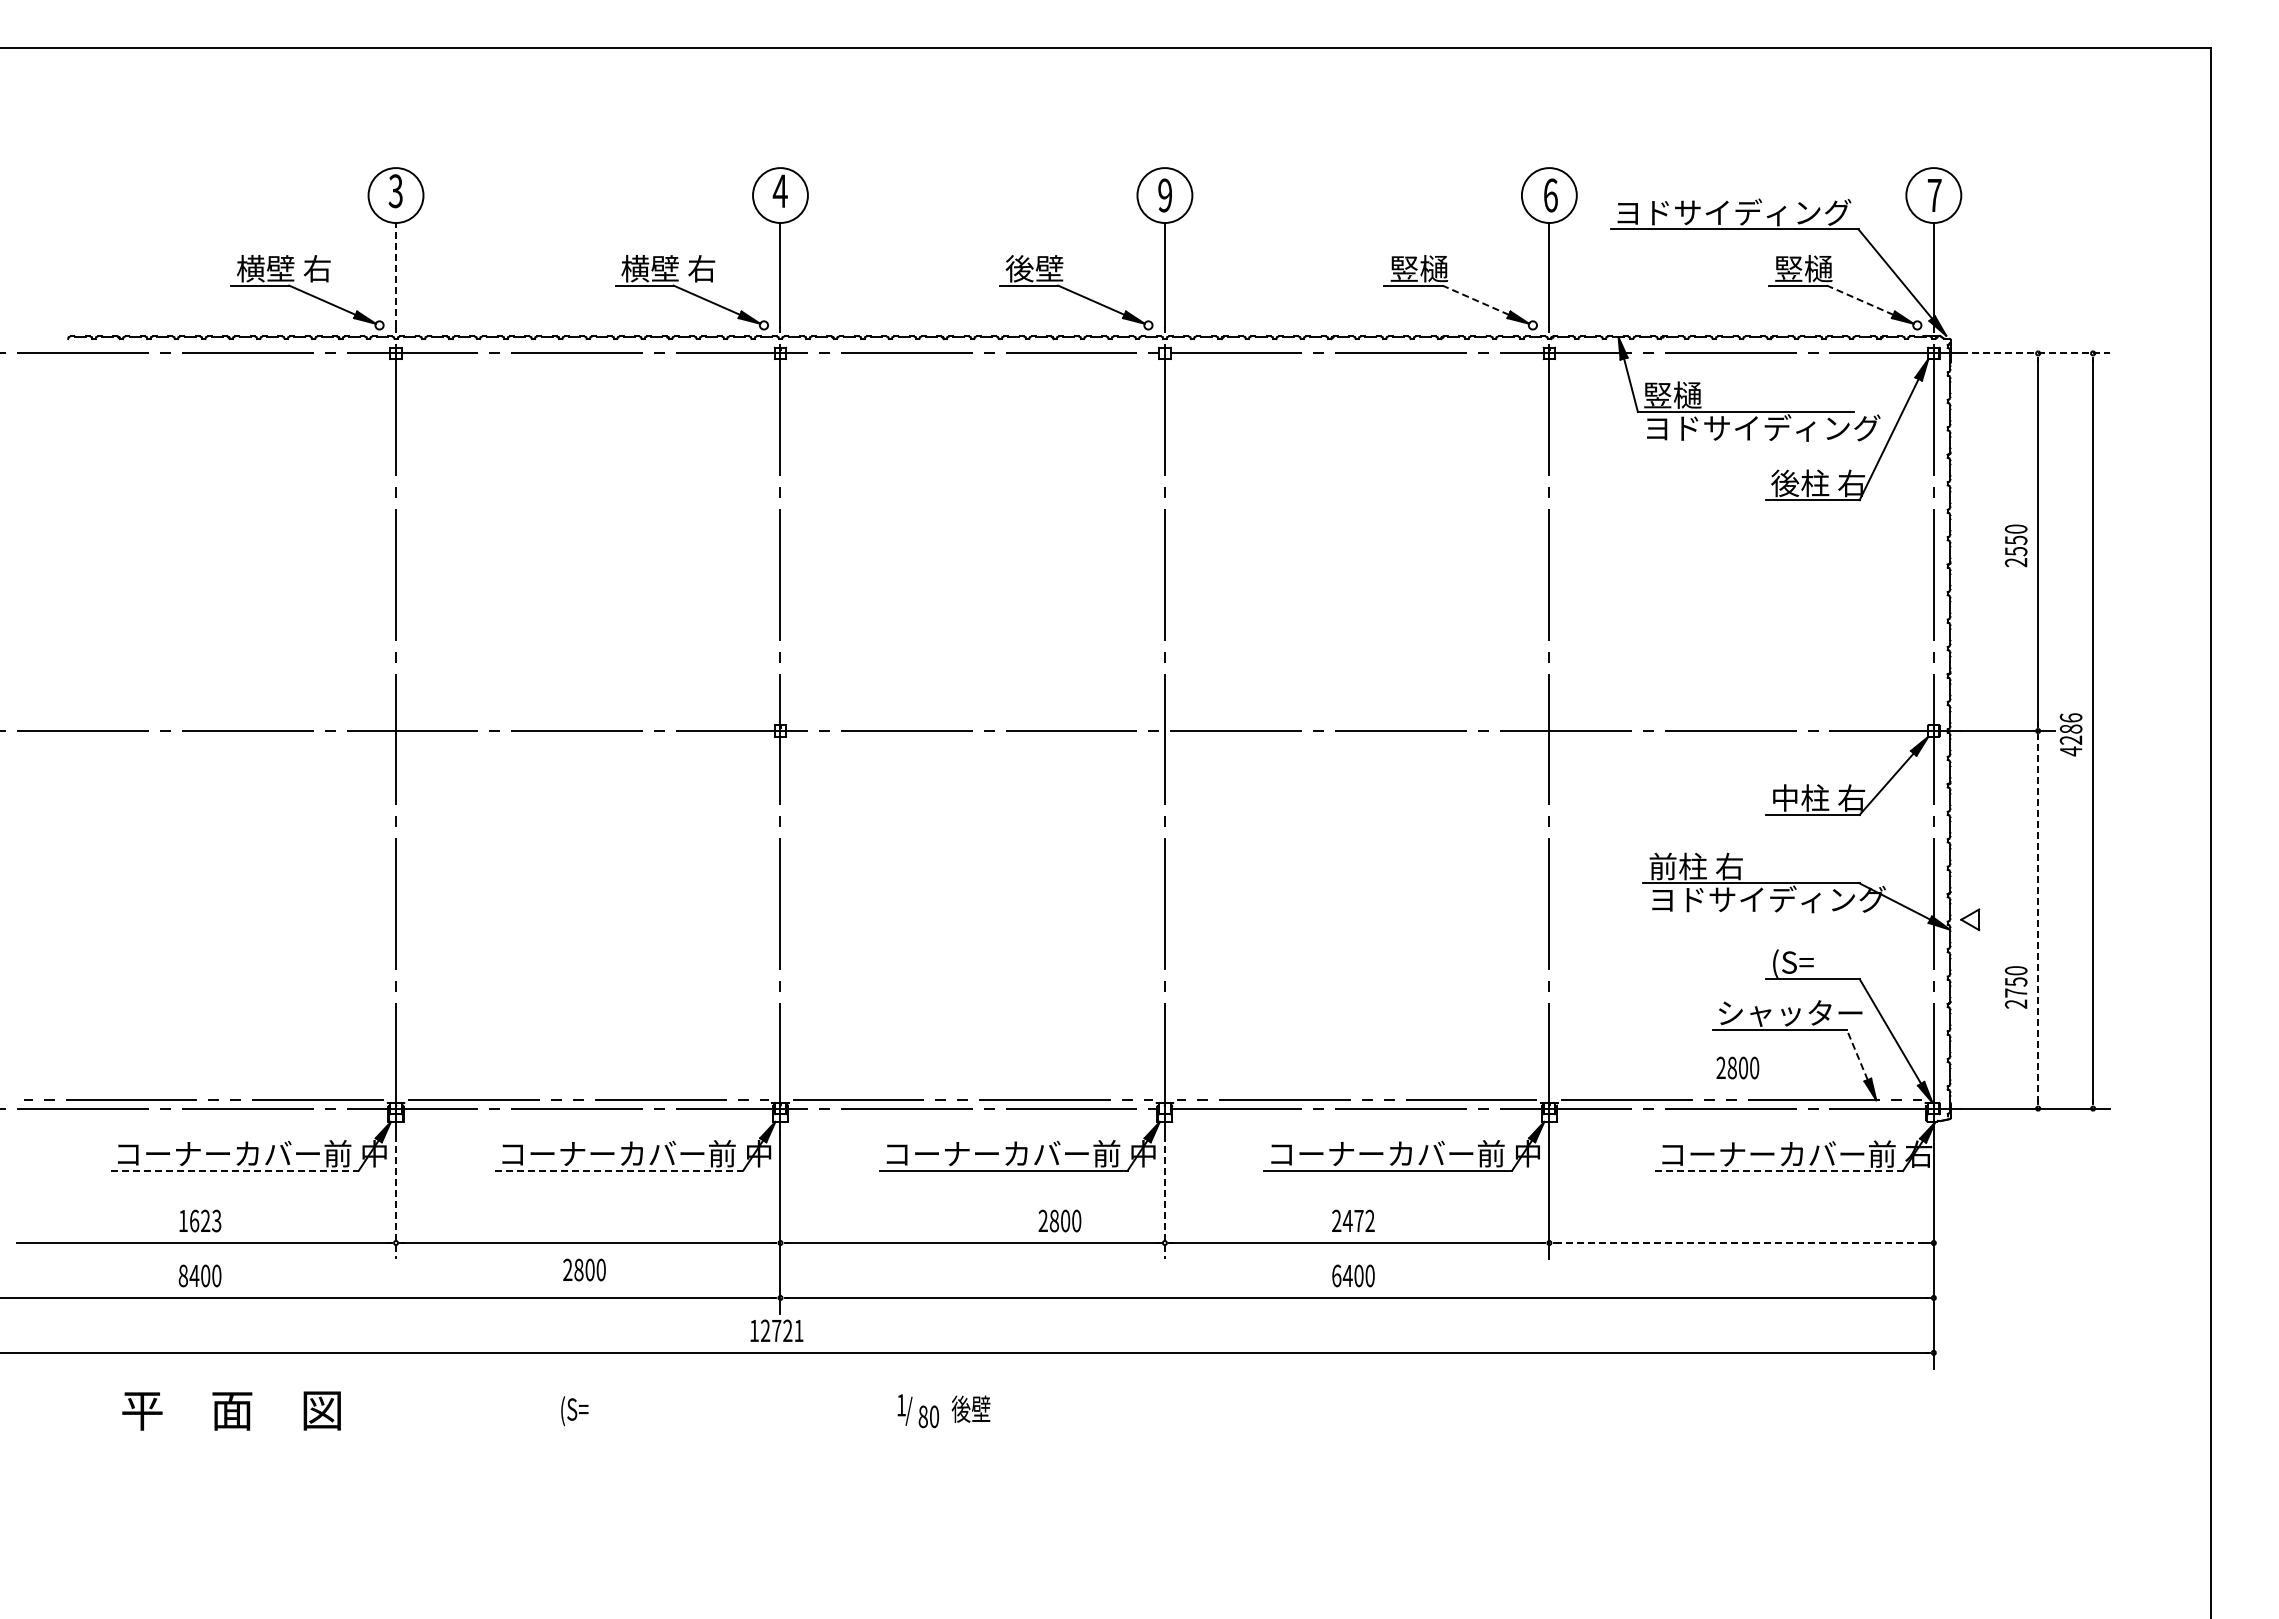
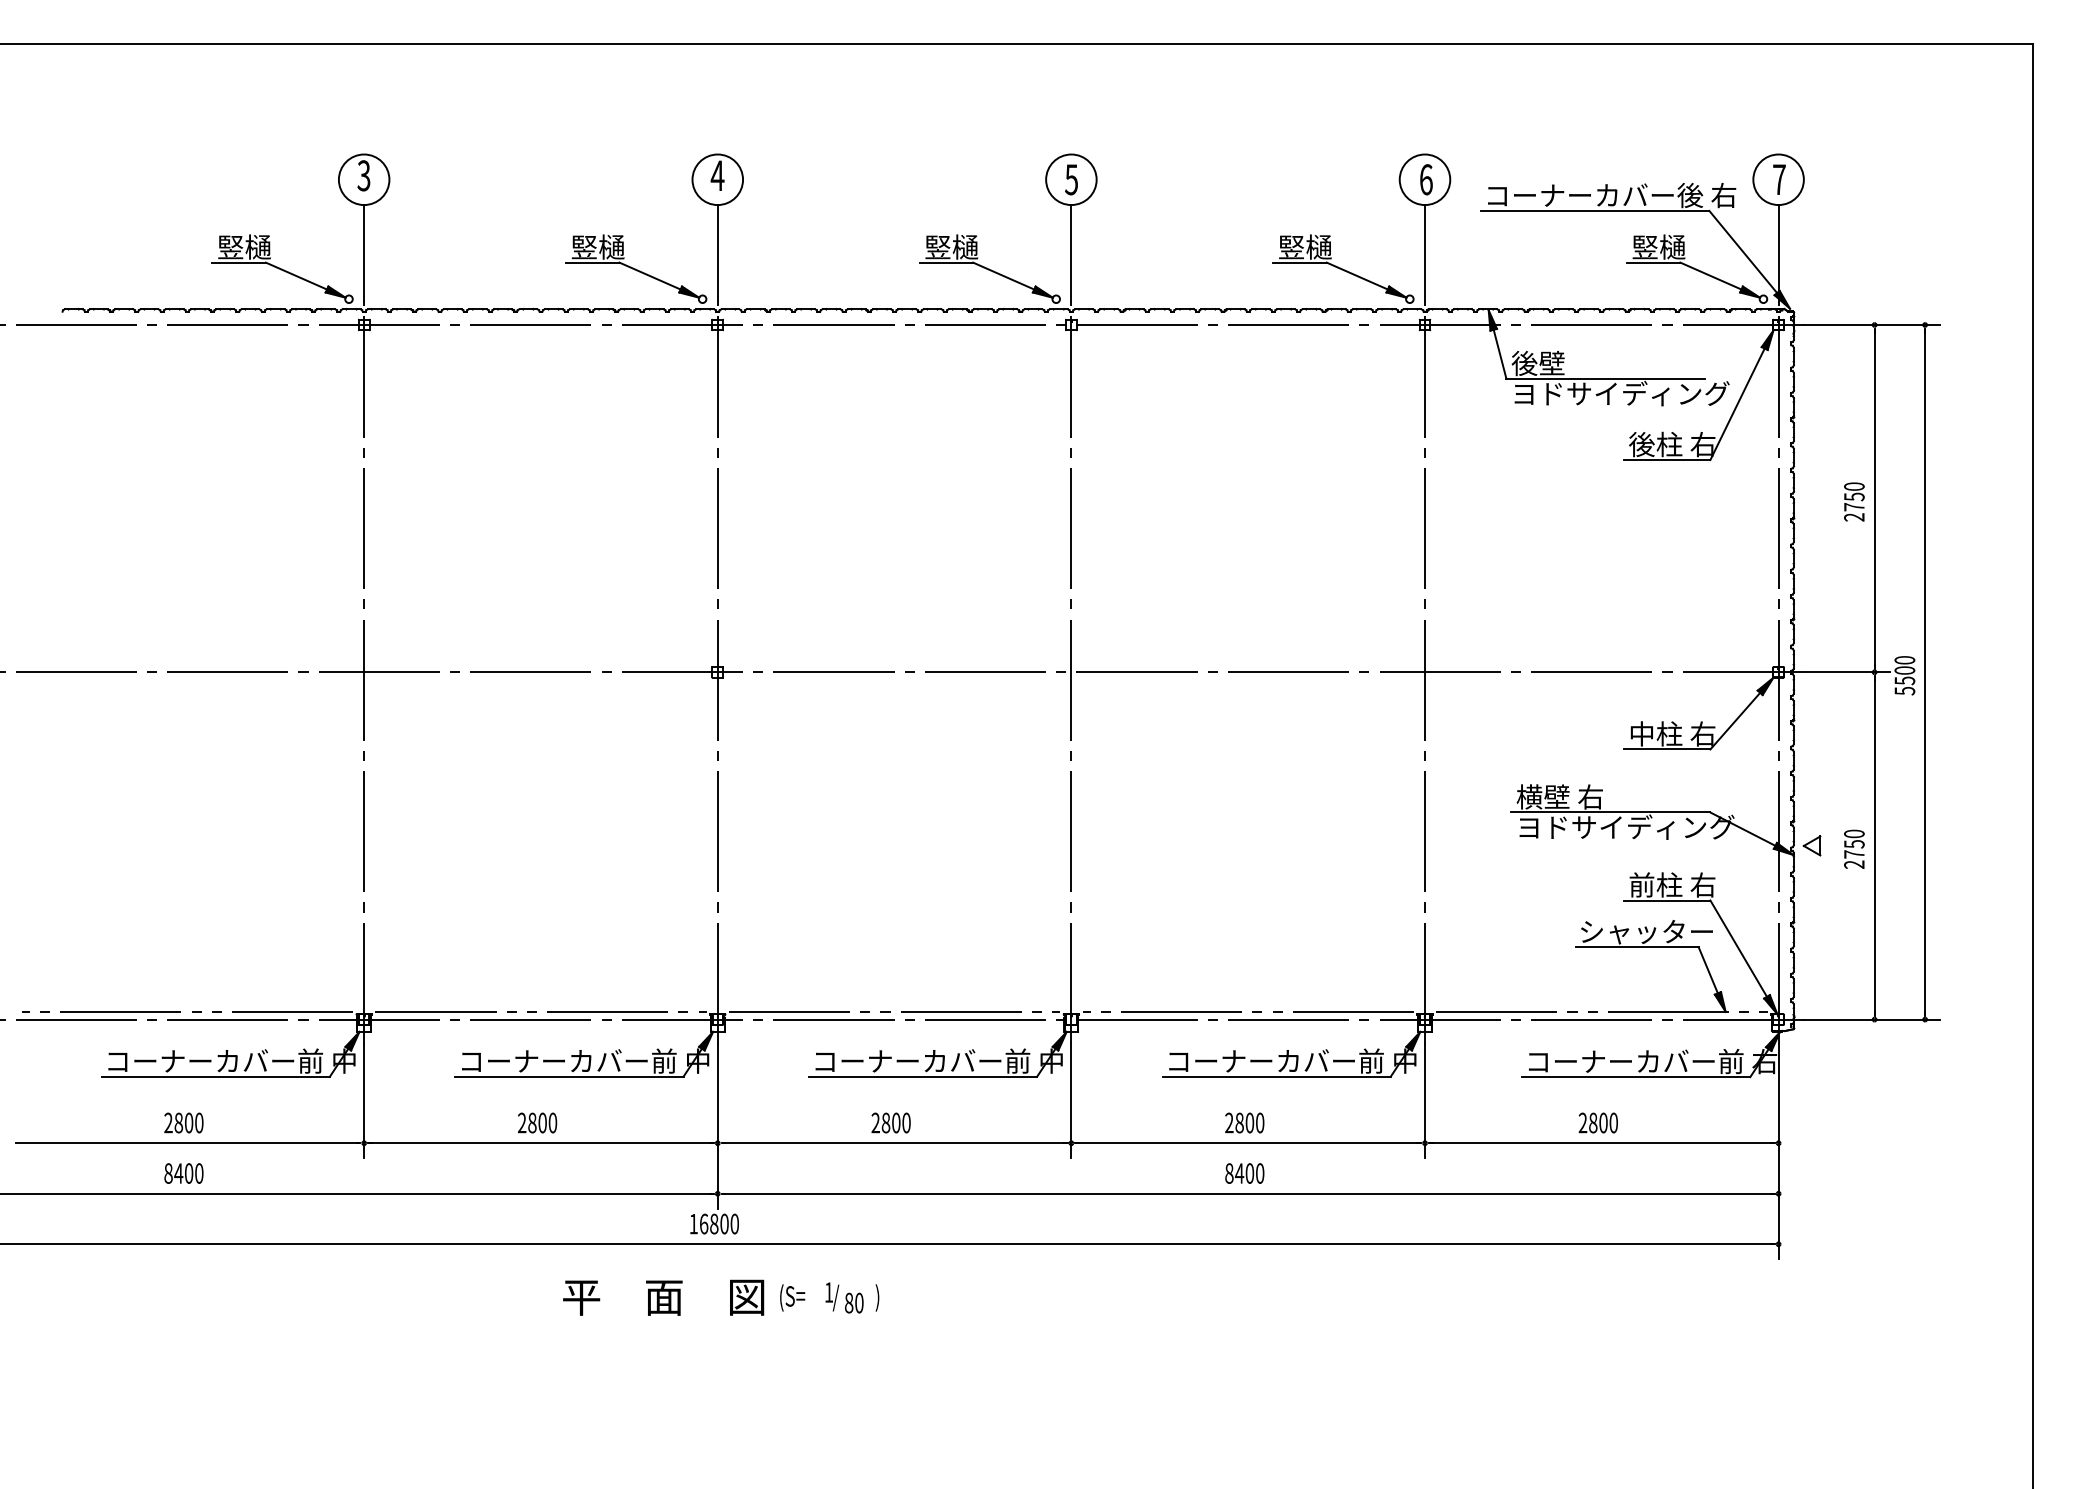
text: (1164, 195) -> (1070, 179), 9 -> 5
text: (1752, 212) -> (1611, 195), ヨドサイディング -> コーナーカバー後 右
text: (283, 268) -> (260, 246), 横壁 右 -> 竪樋
text: (668, 268) -> (614, 246), 横壁 右 -> 竪樋
text: (1034, 268) -> (951, 246), 後壁 -> 竪樋
line: (396, 274) -> (364, 252), dashed -> solid
line: (1475, 300) -> (1357, 276), dashed -> solid
line: (1859, 300) -> (1710, 276), dashed -> solid
line: (2035, 353) -> (1872, 325), dashed -> solid
text: (1672, 394) -> (1538, 362), 竪樋 -> 後壁
text: (2016, 551) -> (1854, 507), 2550 -> 2750
text: (2070, 734) -> (1904, 675), 4286 -> 5500
text: (1677, 866) -> (1542, 796), 前柱 右 -> 横壁 右
line: (2038, 919) -> (1874, 845), dashed -> solid
text: (1818, 962) -> (1672, 885), (S= -> 前柱 右
text: (2015, 987) -> (1853, 849), moved
line: (1857, 1054) -> (1708, 969), dashed -> solid
text: (1737, 1067) -> (1598, 1122), moved
line: (234, 1170) -> (215, 1076), dashed -> solid
line: (619, 1170) -> (569, 1076), dashed -> solid
line: (1779, 1171) -> (1636, 1077), dashed -> solid
line: (396, 1197) -> (364, 1101), dashed -> solid
line: (1164, 1197) -> (1070, 1101), dashed -> solid
text: (199, 1220) -> (183, 1122), 1623 -> 2800
text: (1059, 1220) -> (890, 1122), moved
text: (1358, 1220) -> (1249, 1122), 2472 -> 2800
line: (1741, 1243) -> (1601, 1143), dashed -> solid
text: (584, 1269) -> (537, 1122), moved
text: (1336, 1275) -> (1229, 1173), 6400 -> 8400
text: (782, 1330) -> (719, 1223), 12721 -> 16800
text: (231, 1410) -> (663, 1297), moved
text: (970, 1410) -> (892, 1297), 後壁 -> )
text: (574, 1411) -> (792, 1298), moved

